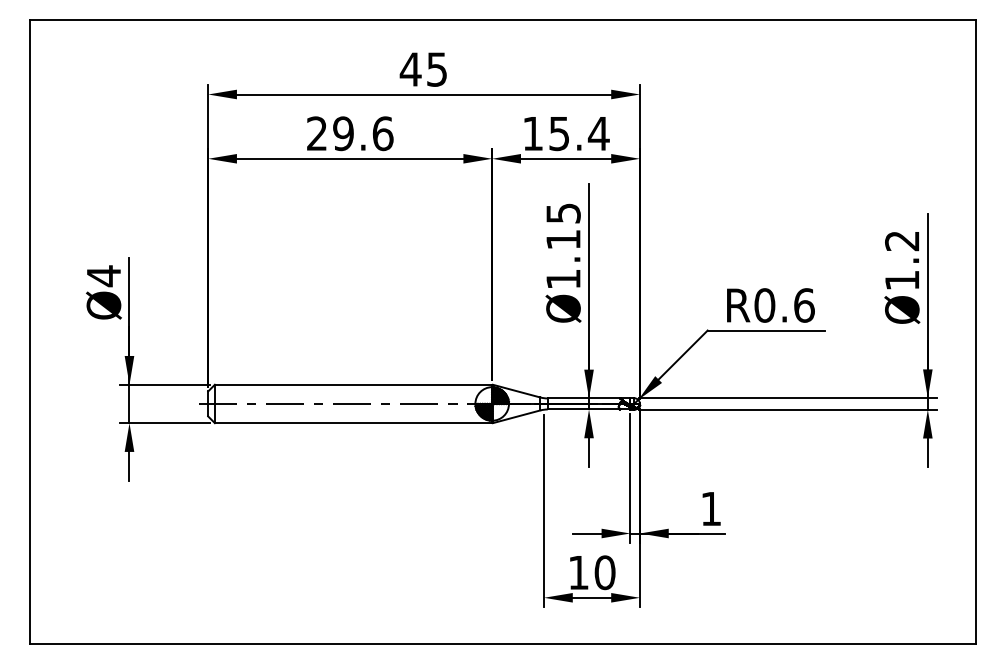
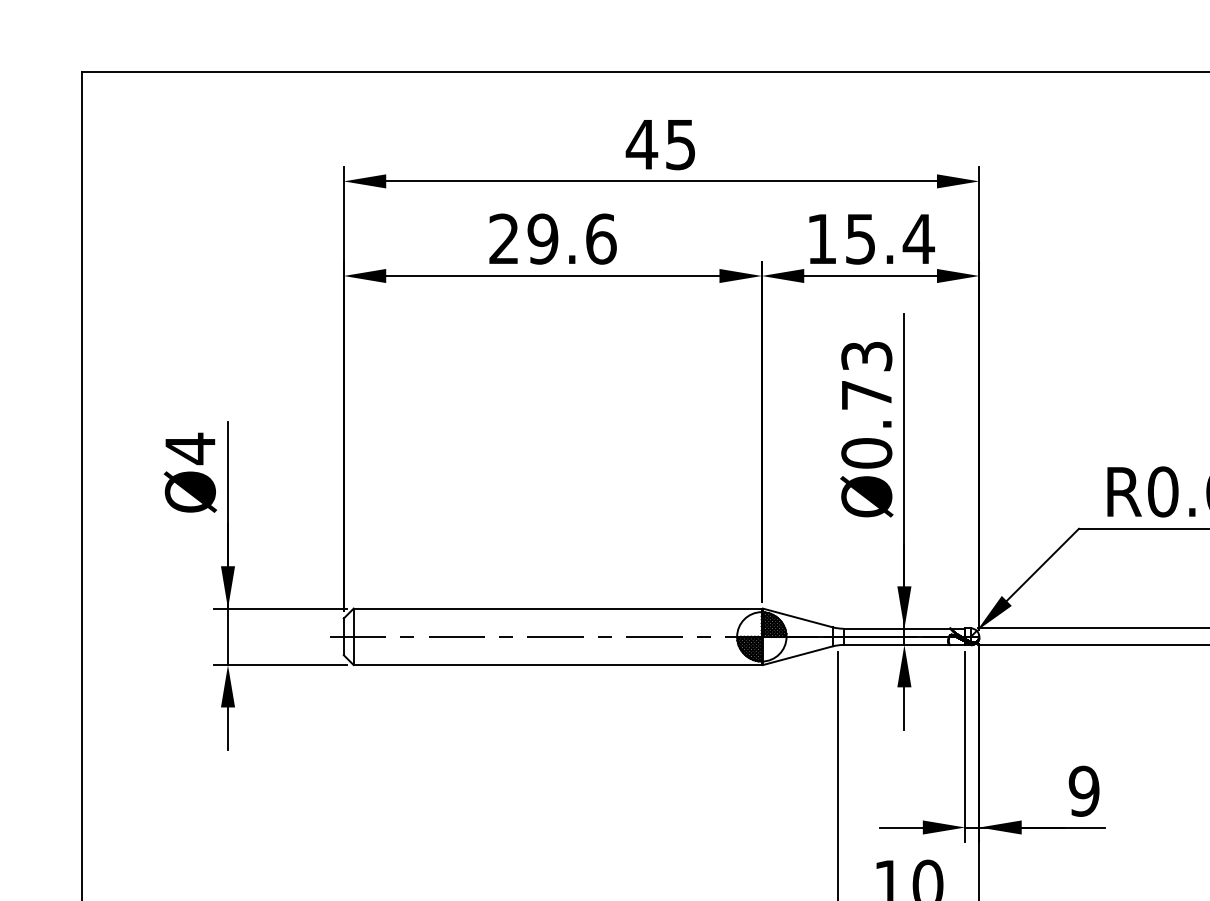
text: (563, 246) -> (866, 405), Ø1.15 -> Ø0.73
text: (710, 508) -> (1083, 790), 1 -> 9

